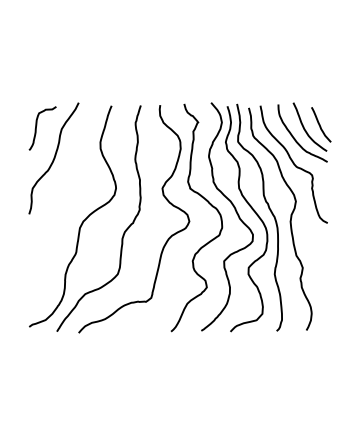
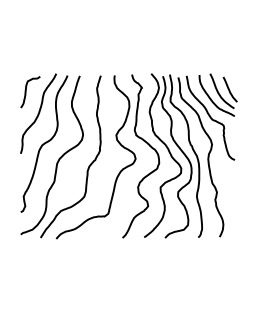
curve: (62, 200) -> (44, 143), added

